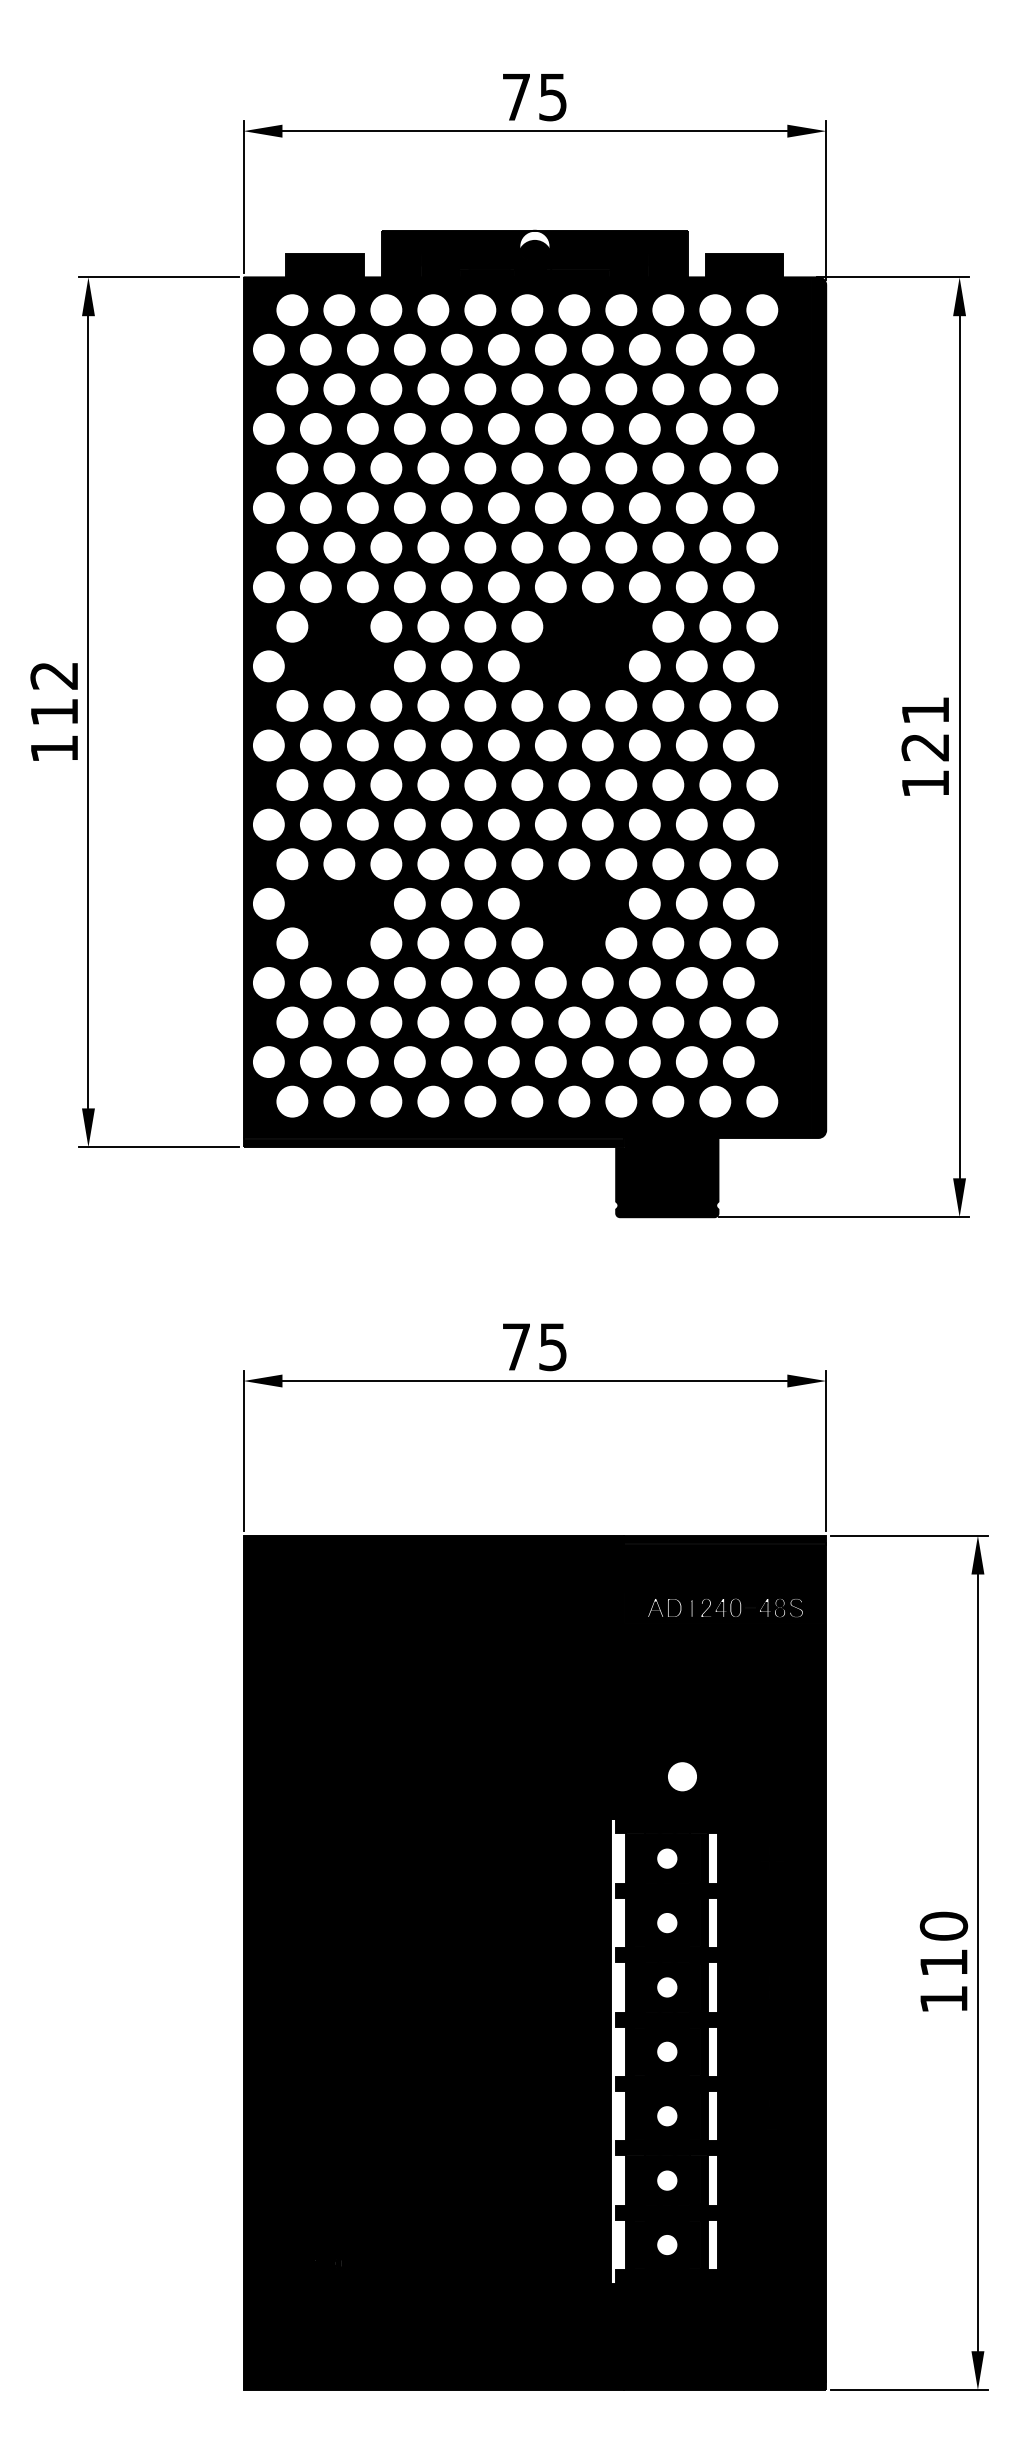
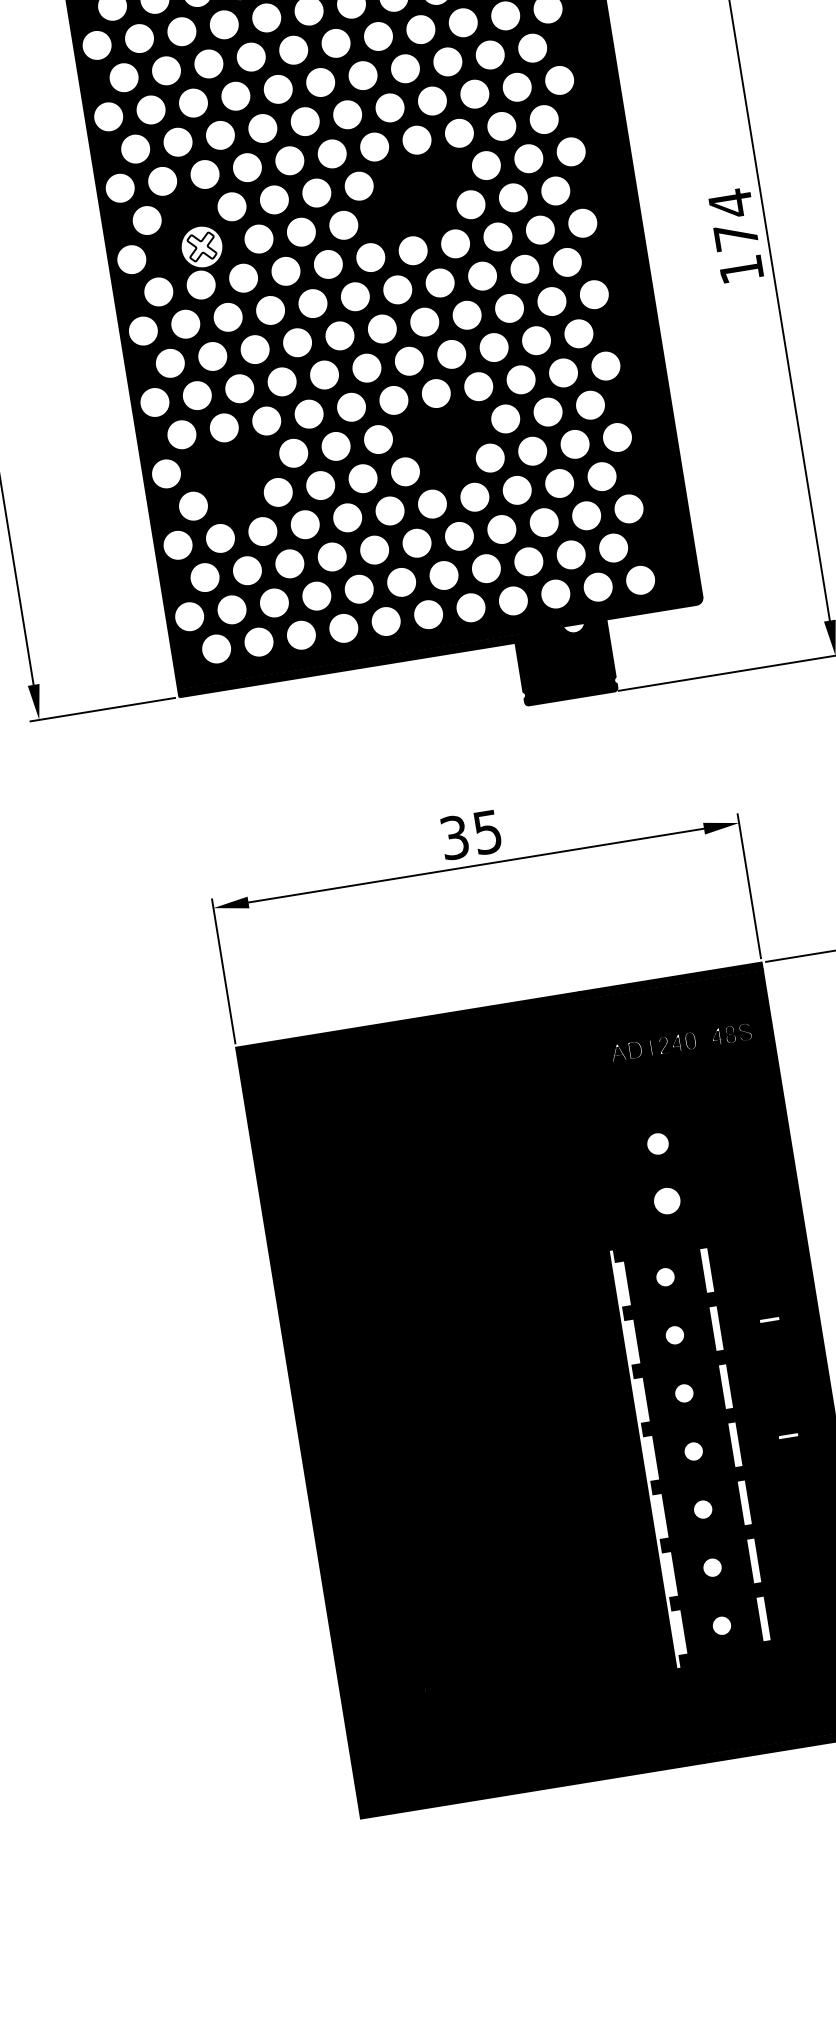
fill: (346, 664) -> (201, 246), removed
text: (924, 728) -> (732, 219), 121 -> 174
fill: (682, 1142) -> (574, 628), removed
text: (516, 1347) -> (454, 838), 75 -> 35
fill: (682, 1713) -> (658, 1144), removed
fill: (771, 1922) -> (768, 1319), removed
fill: (771, 2051) -> (787, 1435), removed

